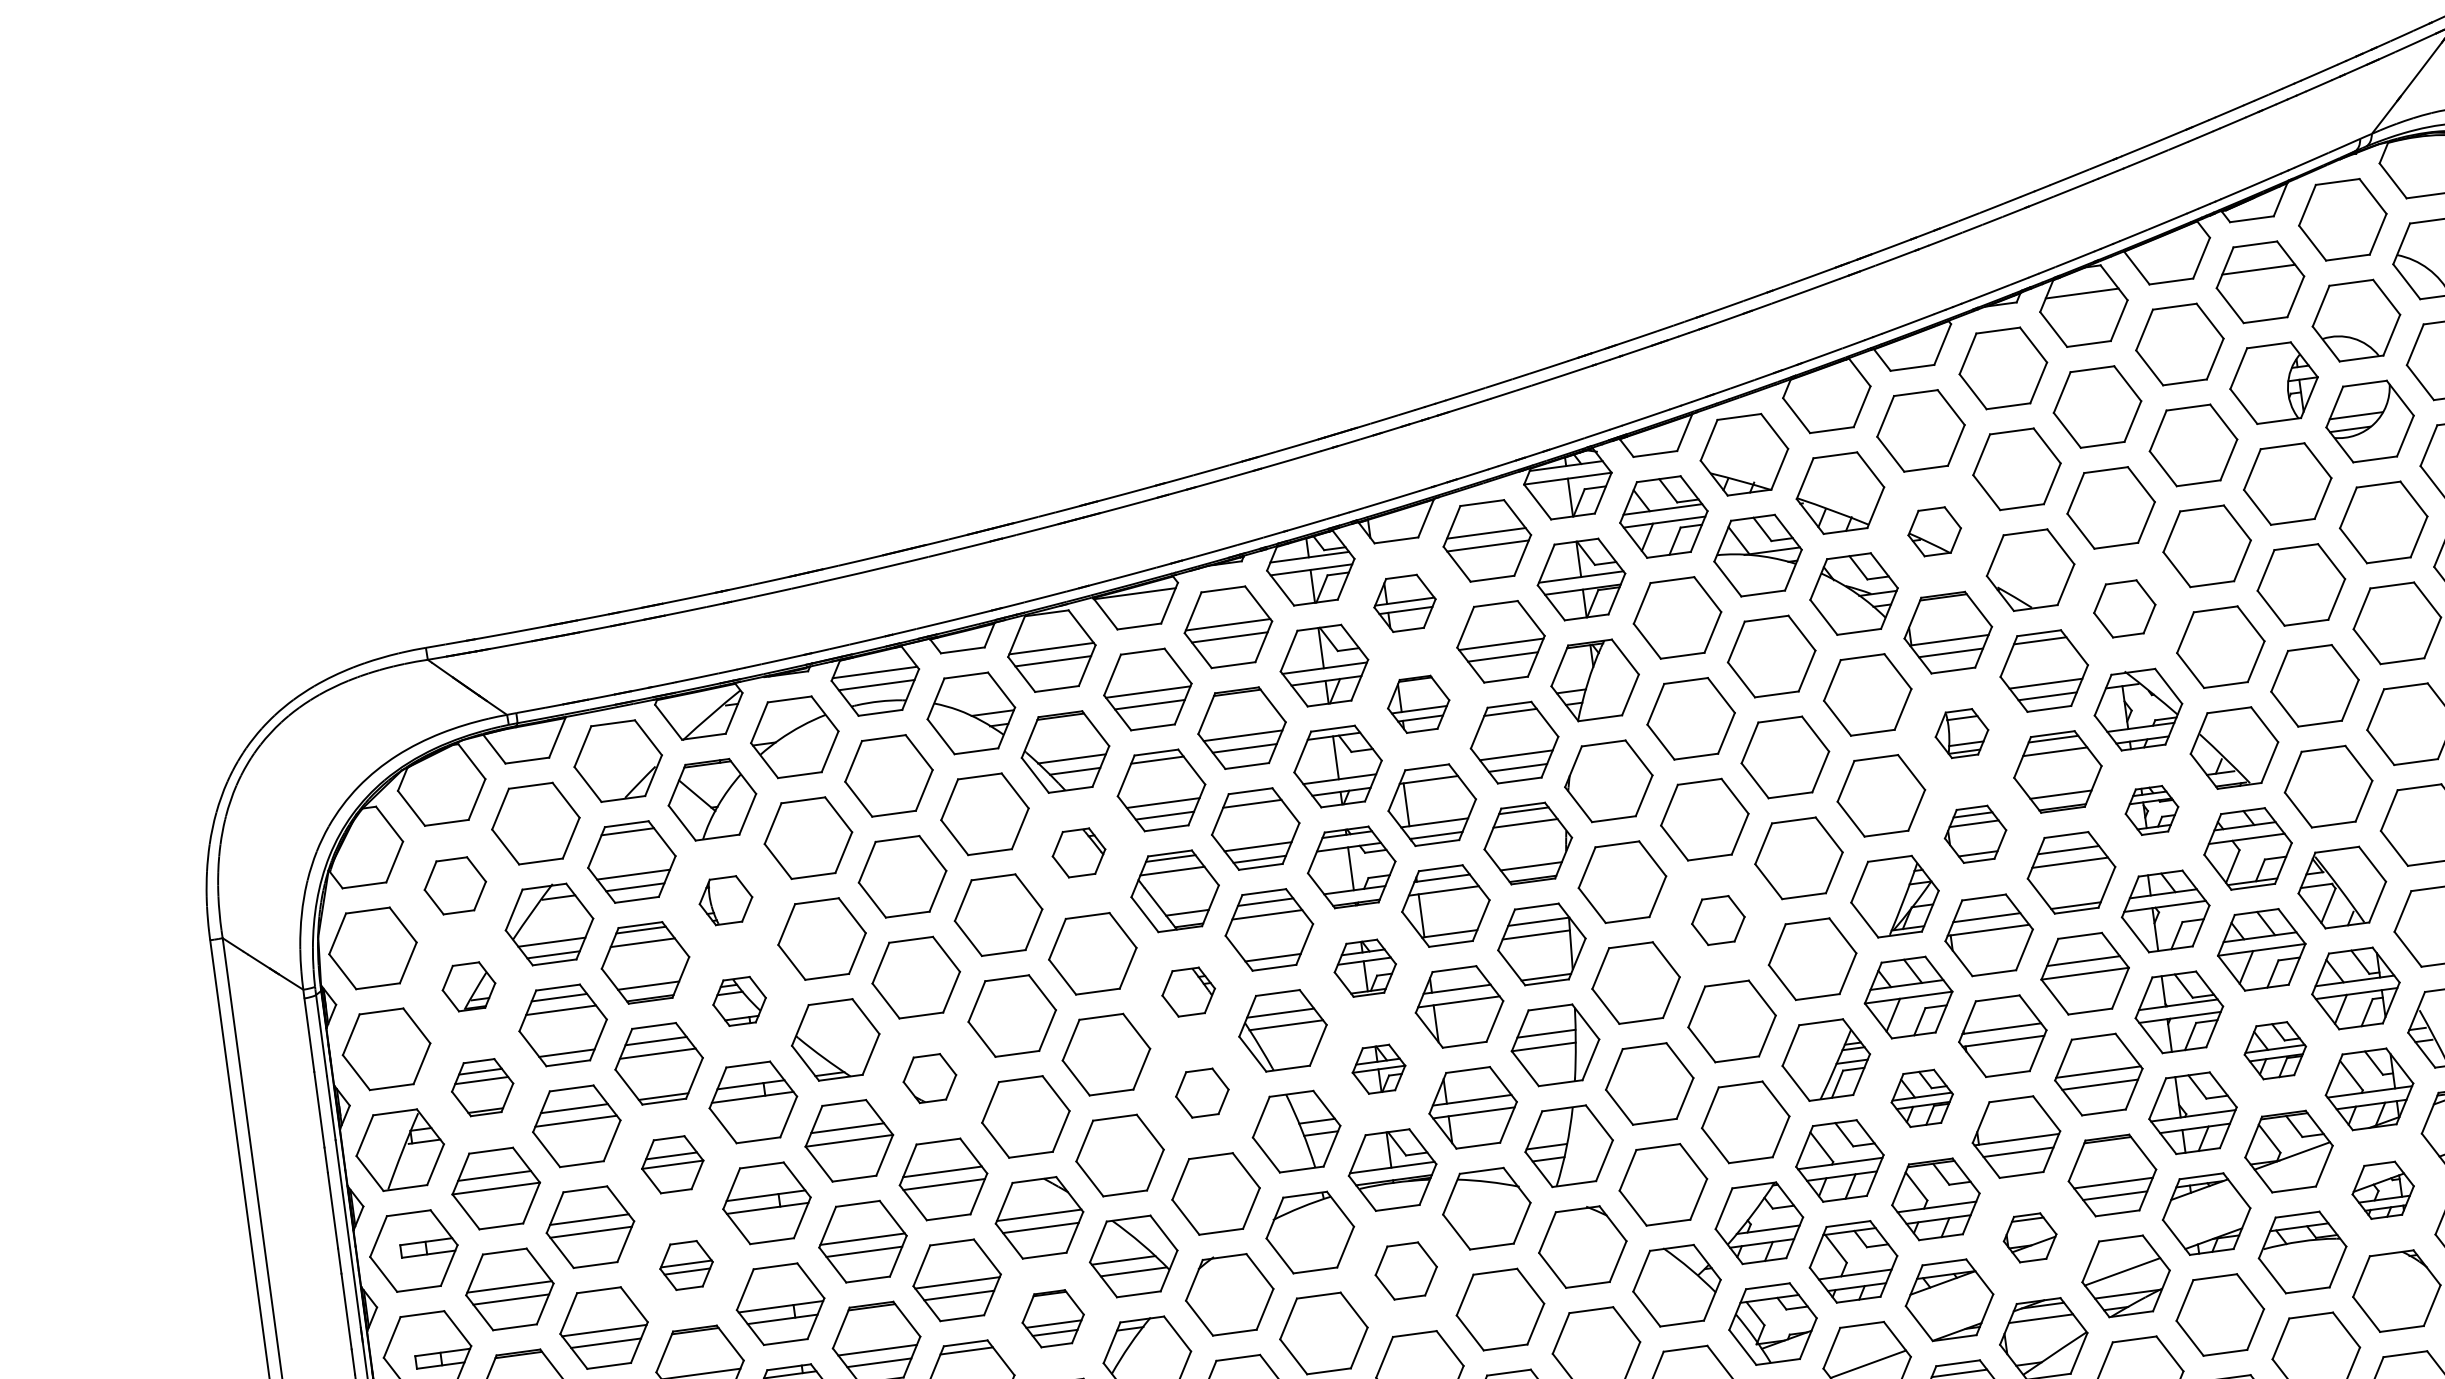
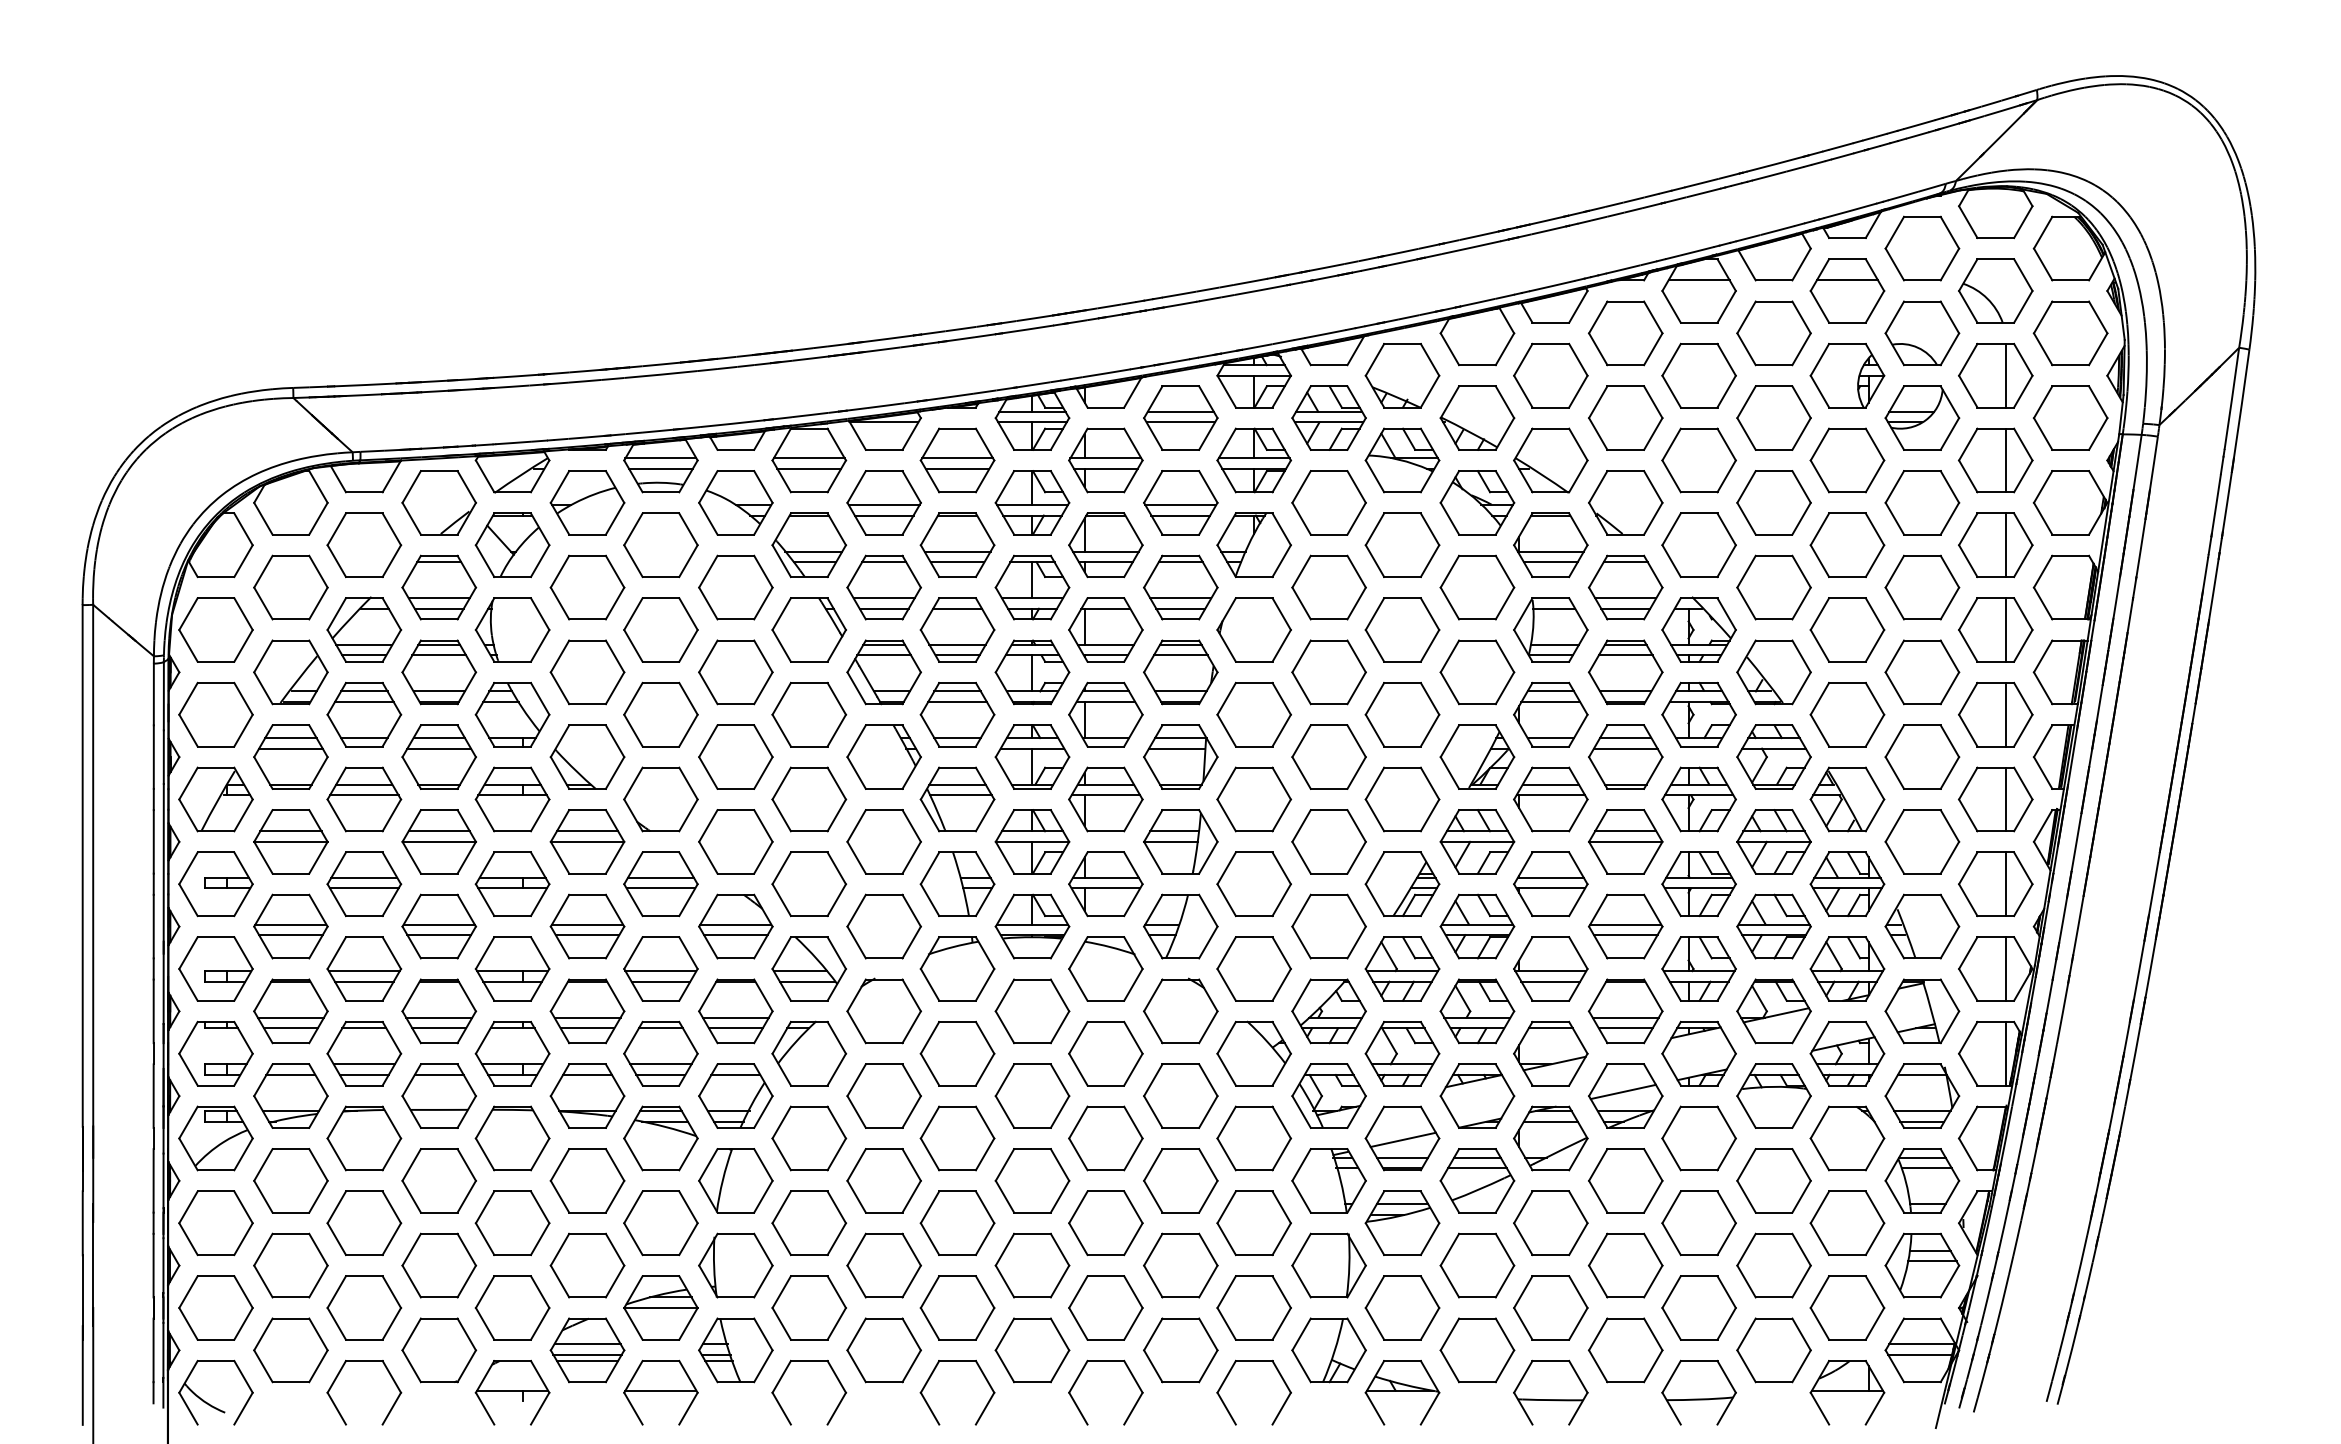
part: (1934, 531) -> (1550, 460), size x1.67
part: (1404, 603) -> (1105, 460), size x1.43
part: (2124, 609) -> (1698, 545), size x1.43
part: (1418, 704) -> (1105, 545), size x1.43
part: (1961, 733) -> (1550, 629), size x1.67
part: (2151, 810) -> (1698, 714), size x1.67
part: (1975, 834) -> (1550, 714), size x1.43
part: (1078, 852) -> (808, 629), size x1.67
part: (454, 885) -> (290, 587), size x1.43
part: (725, 900) -> (512, 629), size x1.67
part: (1717, 919) -> (1328, 756), size x1.67
part: (1365, 967) -> (1032, 756), size x1.43
part: (468, 987) -> (290, 672), size x1.67
part: (1187, 991) -> (883, 756), size x1.67
part: (739, 1001) -> (512, 714), size x1.67
part: (2274, 1050) -> (1773, 926), size x1.43
part: (1378, 1068) -> (1032, 841), size x1.67
part: (929, 1078) -> (660, 799), size x1.67
part: (482, 1087) -> (290, 756), size x1.43
part: (1201, 1092) -> (883, 841), size x1.67
part: (1922, 1098) -> (1477, 926), size x1.43
part: (671, 1164) -> (438, 841), size x1.43
part: (2383, 1189) -> (1847, 1053), size x1.43
part: (2029, 1237) -> (1550, 1053), size x1.67
part: (686, 1265) -> (439, 926), size x1.67
part: (1406, 1271) -> (1032, 1011), size x1.43
part: (1052, 1318) -> (735, 1011), size x1.43

